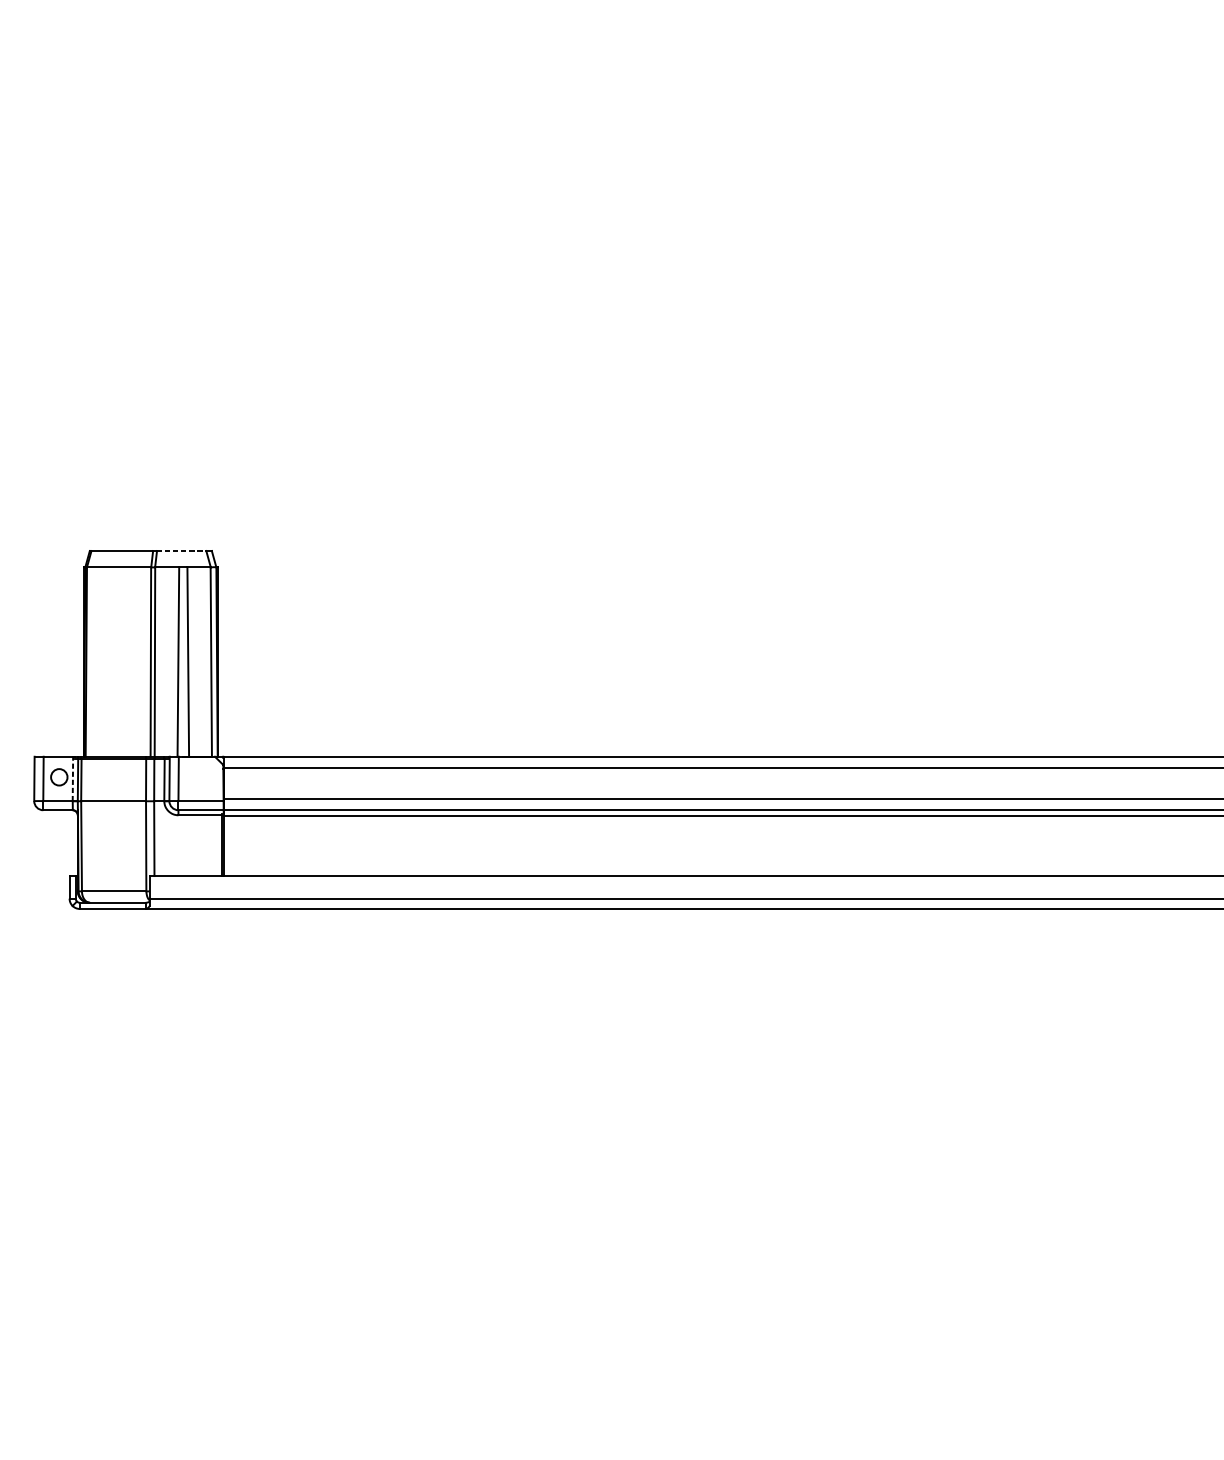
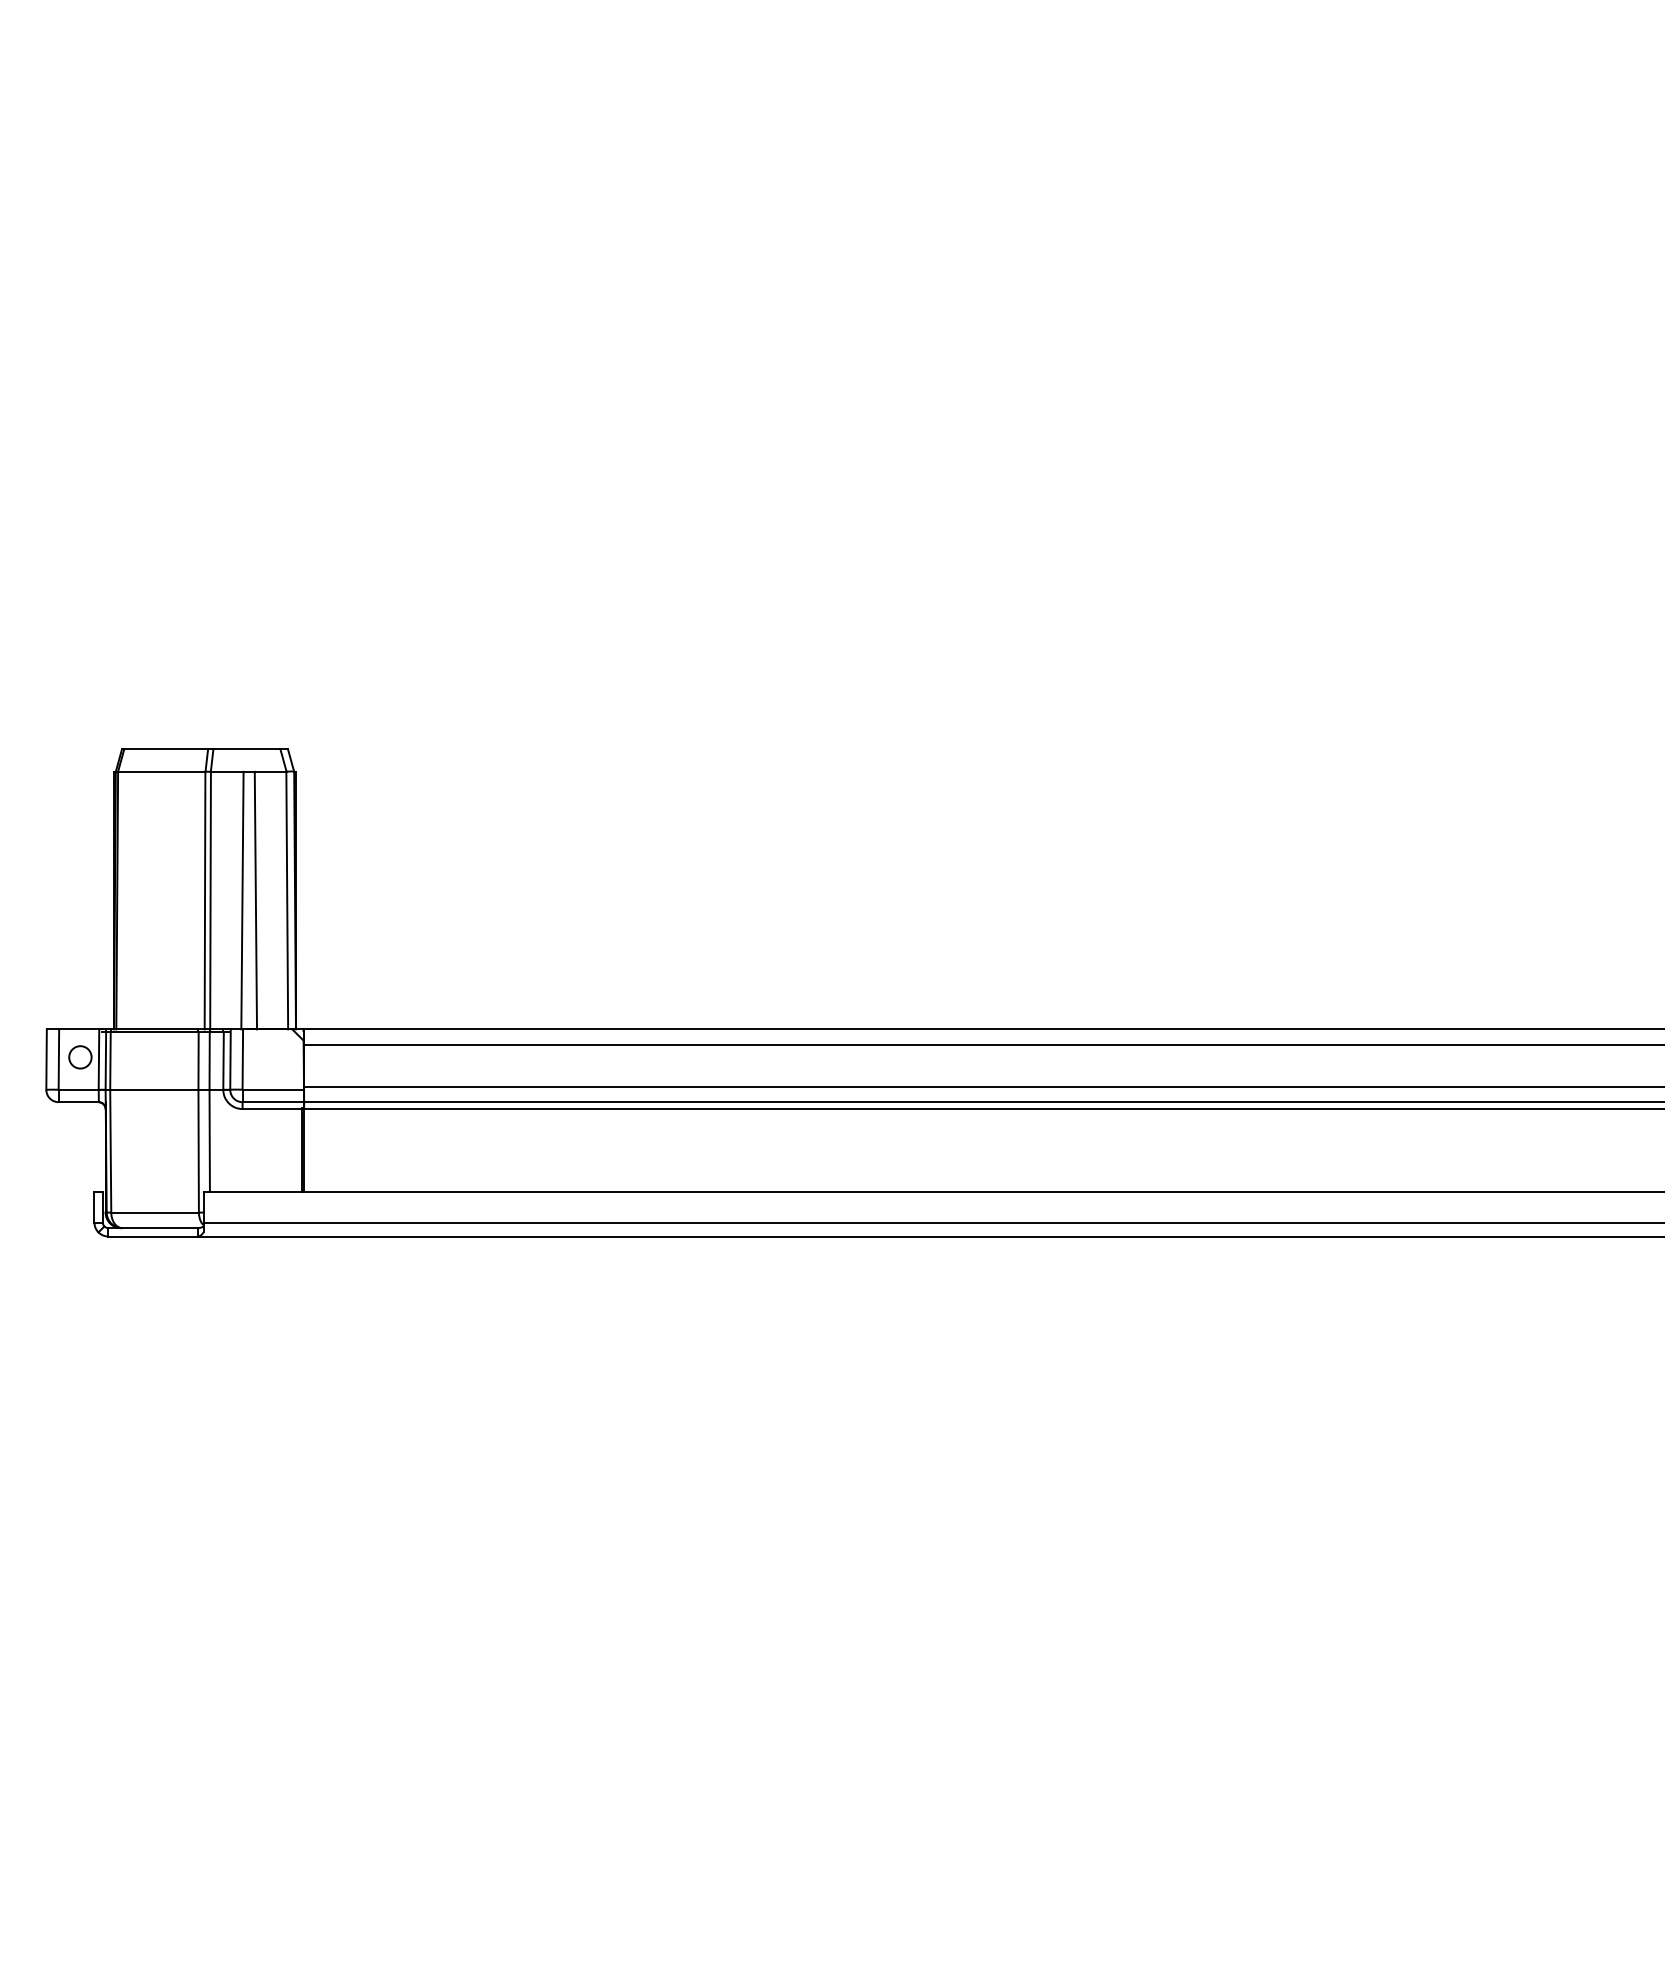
line: (181, 551) -> (246, 749), dashed -> solid
line: (72, 778) -> (98, 1059), dashed -> solid

